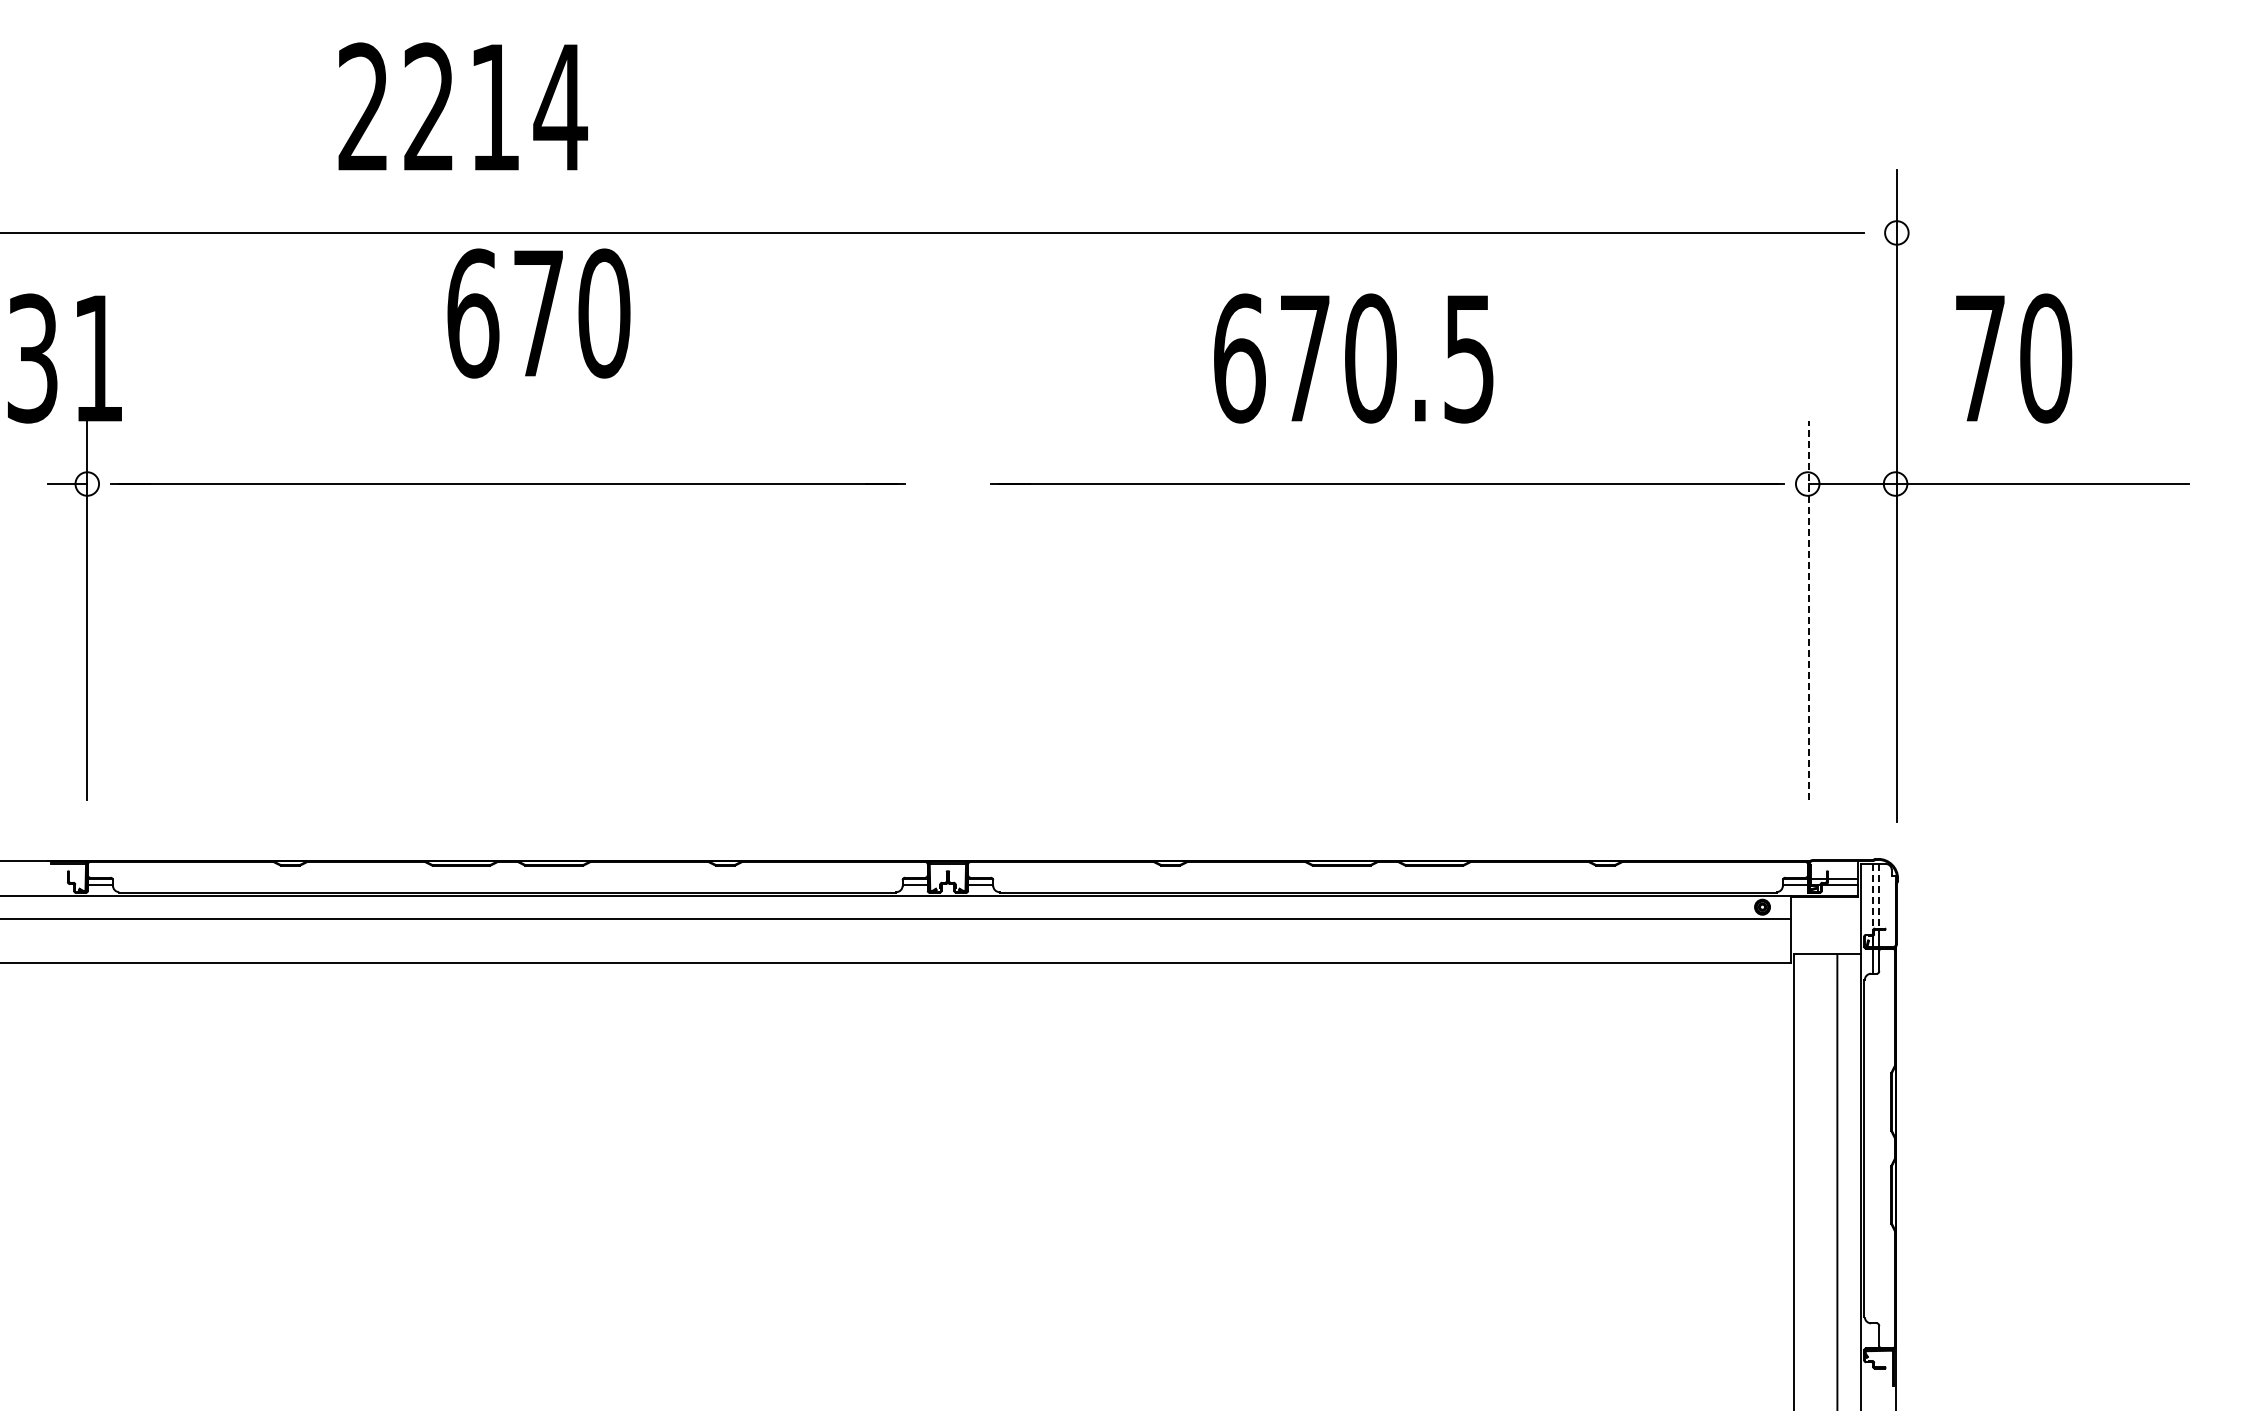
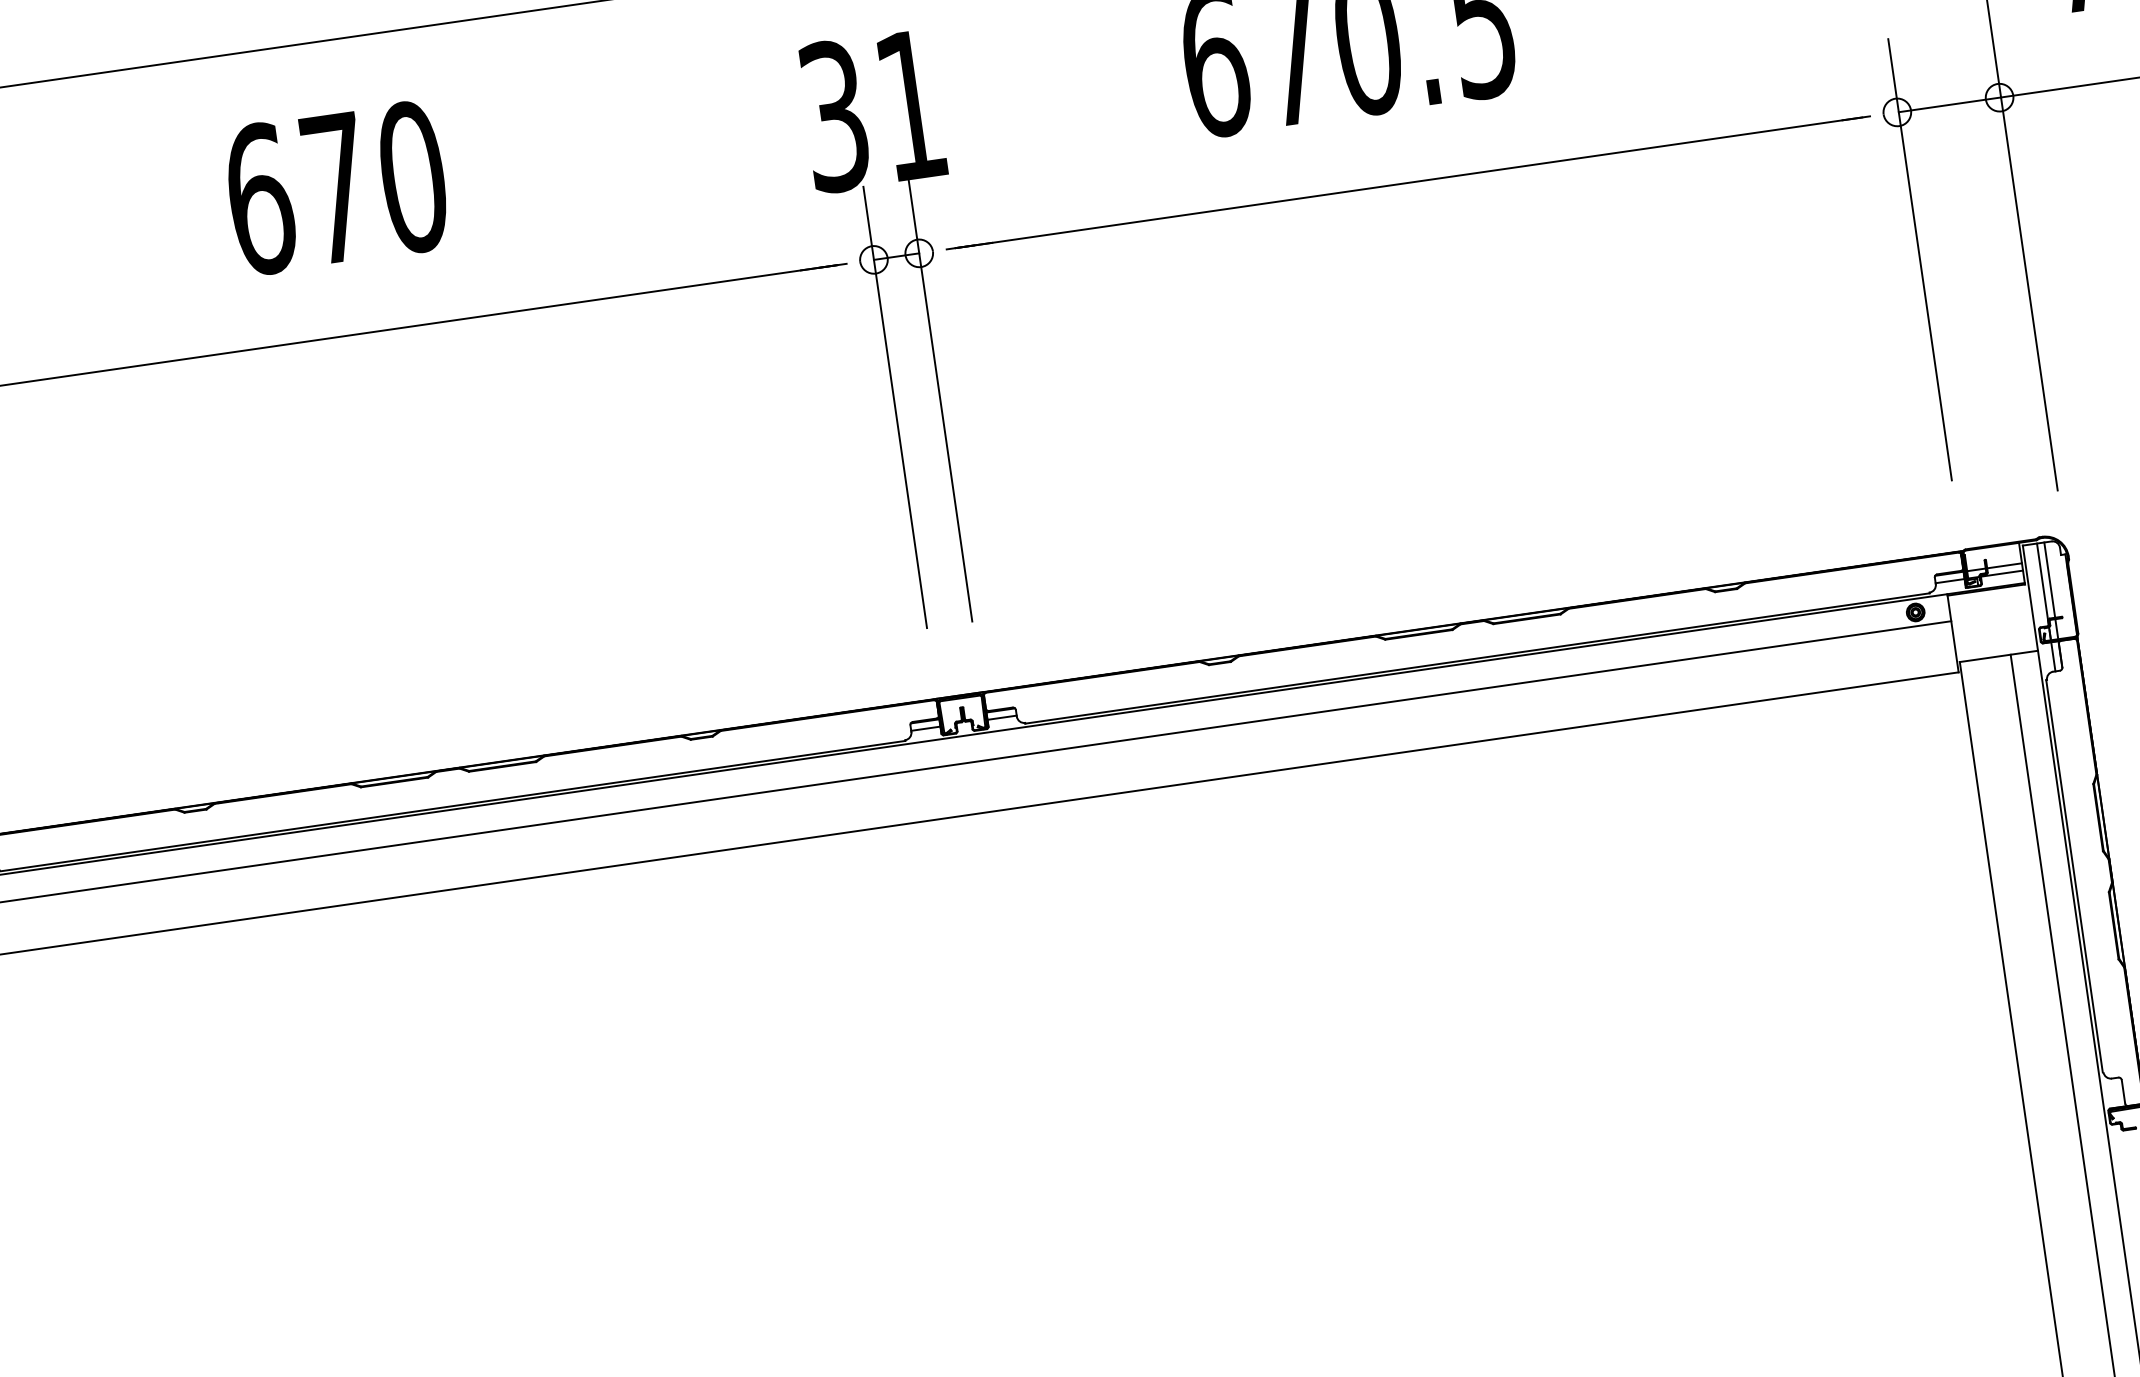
text: (538, 313) -> (336, 188), moved
part: (928, 546) -> (884, 332), added
line: (1808, 610) -> (1919, 259), dashed -> solid
line: (1879, 896) -> (2050, 580), dashed -> solid
line: (1873, 898) -> (2043, 583), dashed -> solid

